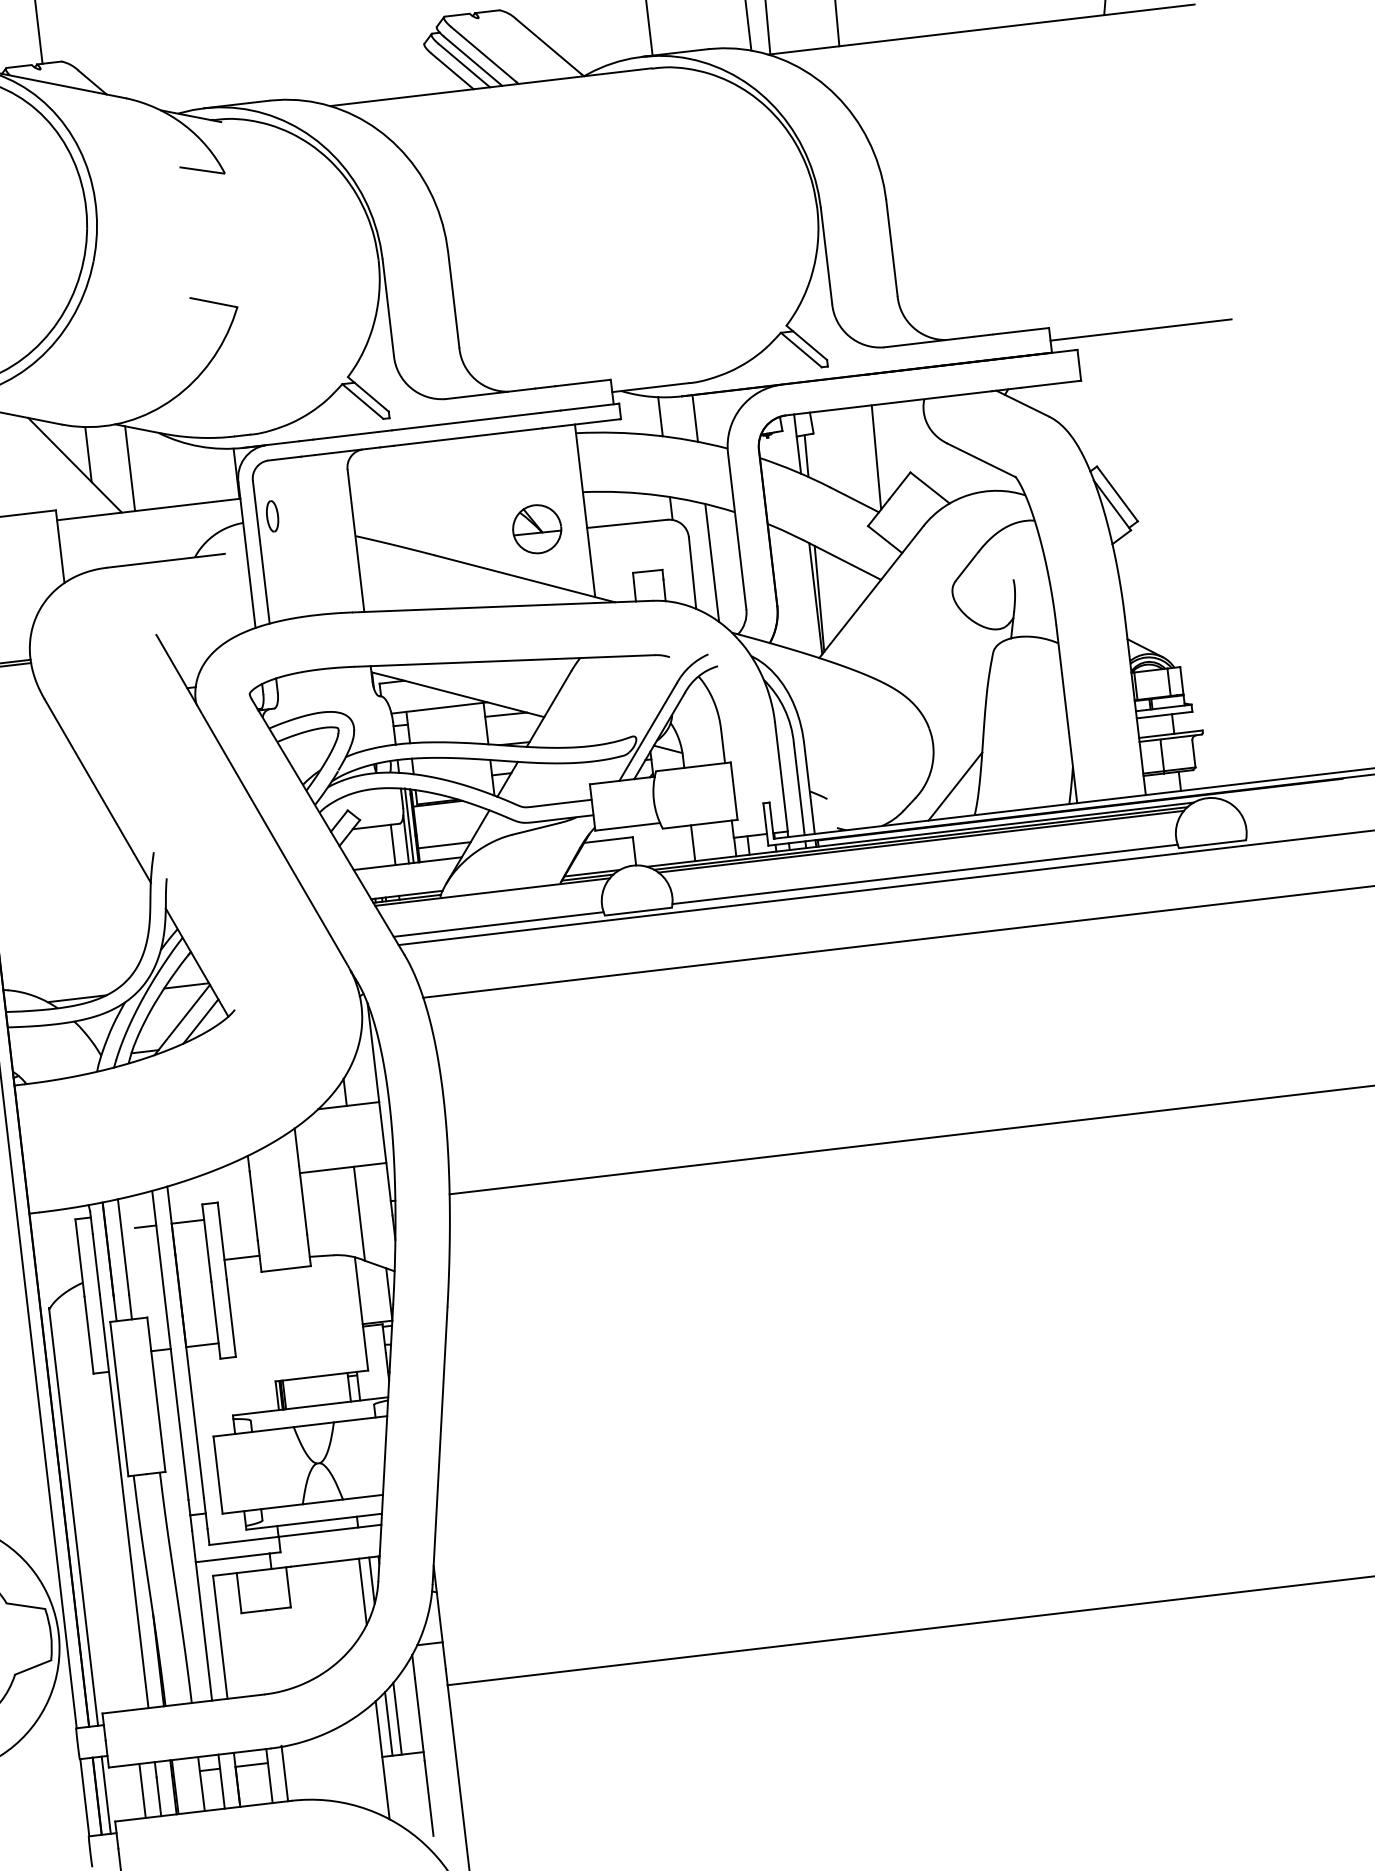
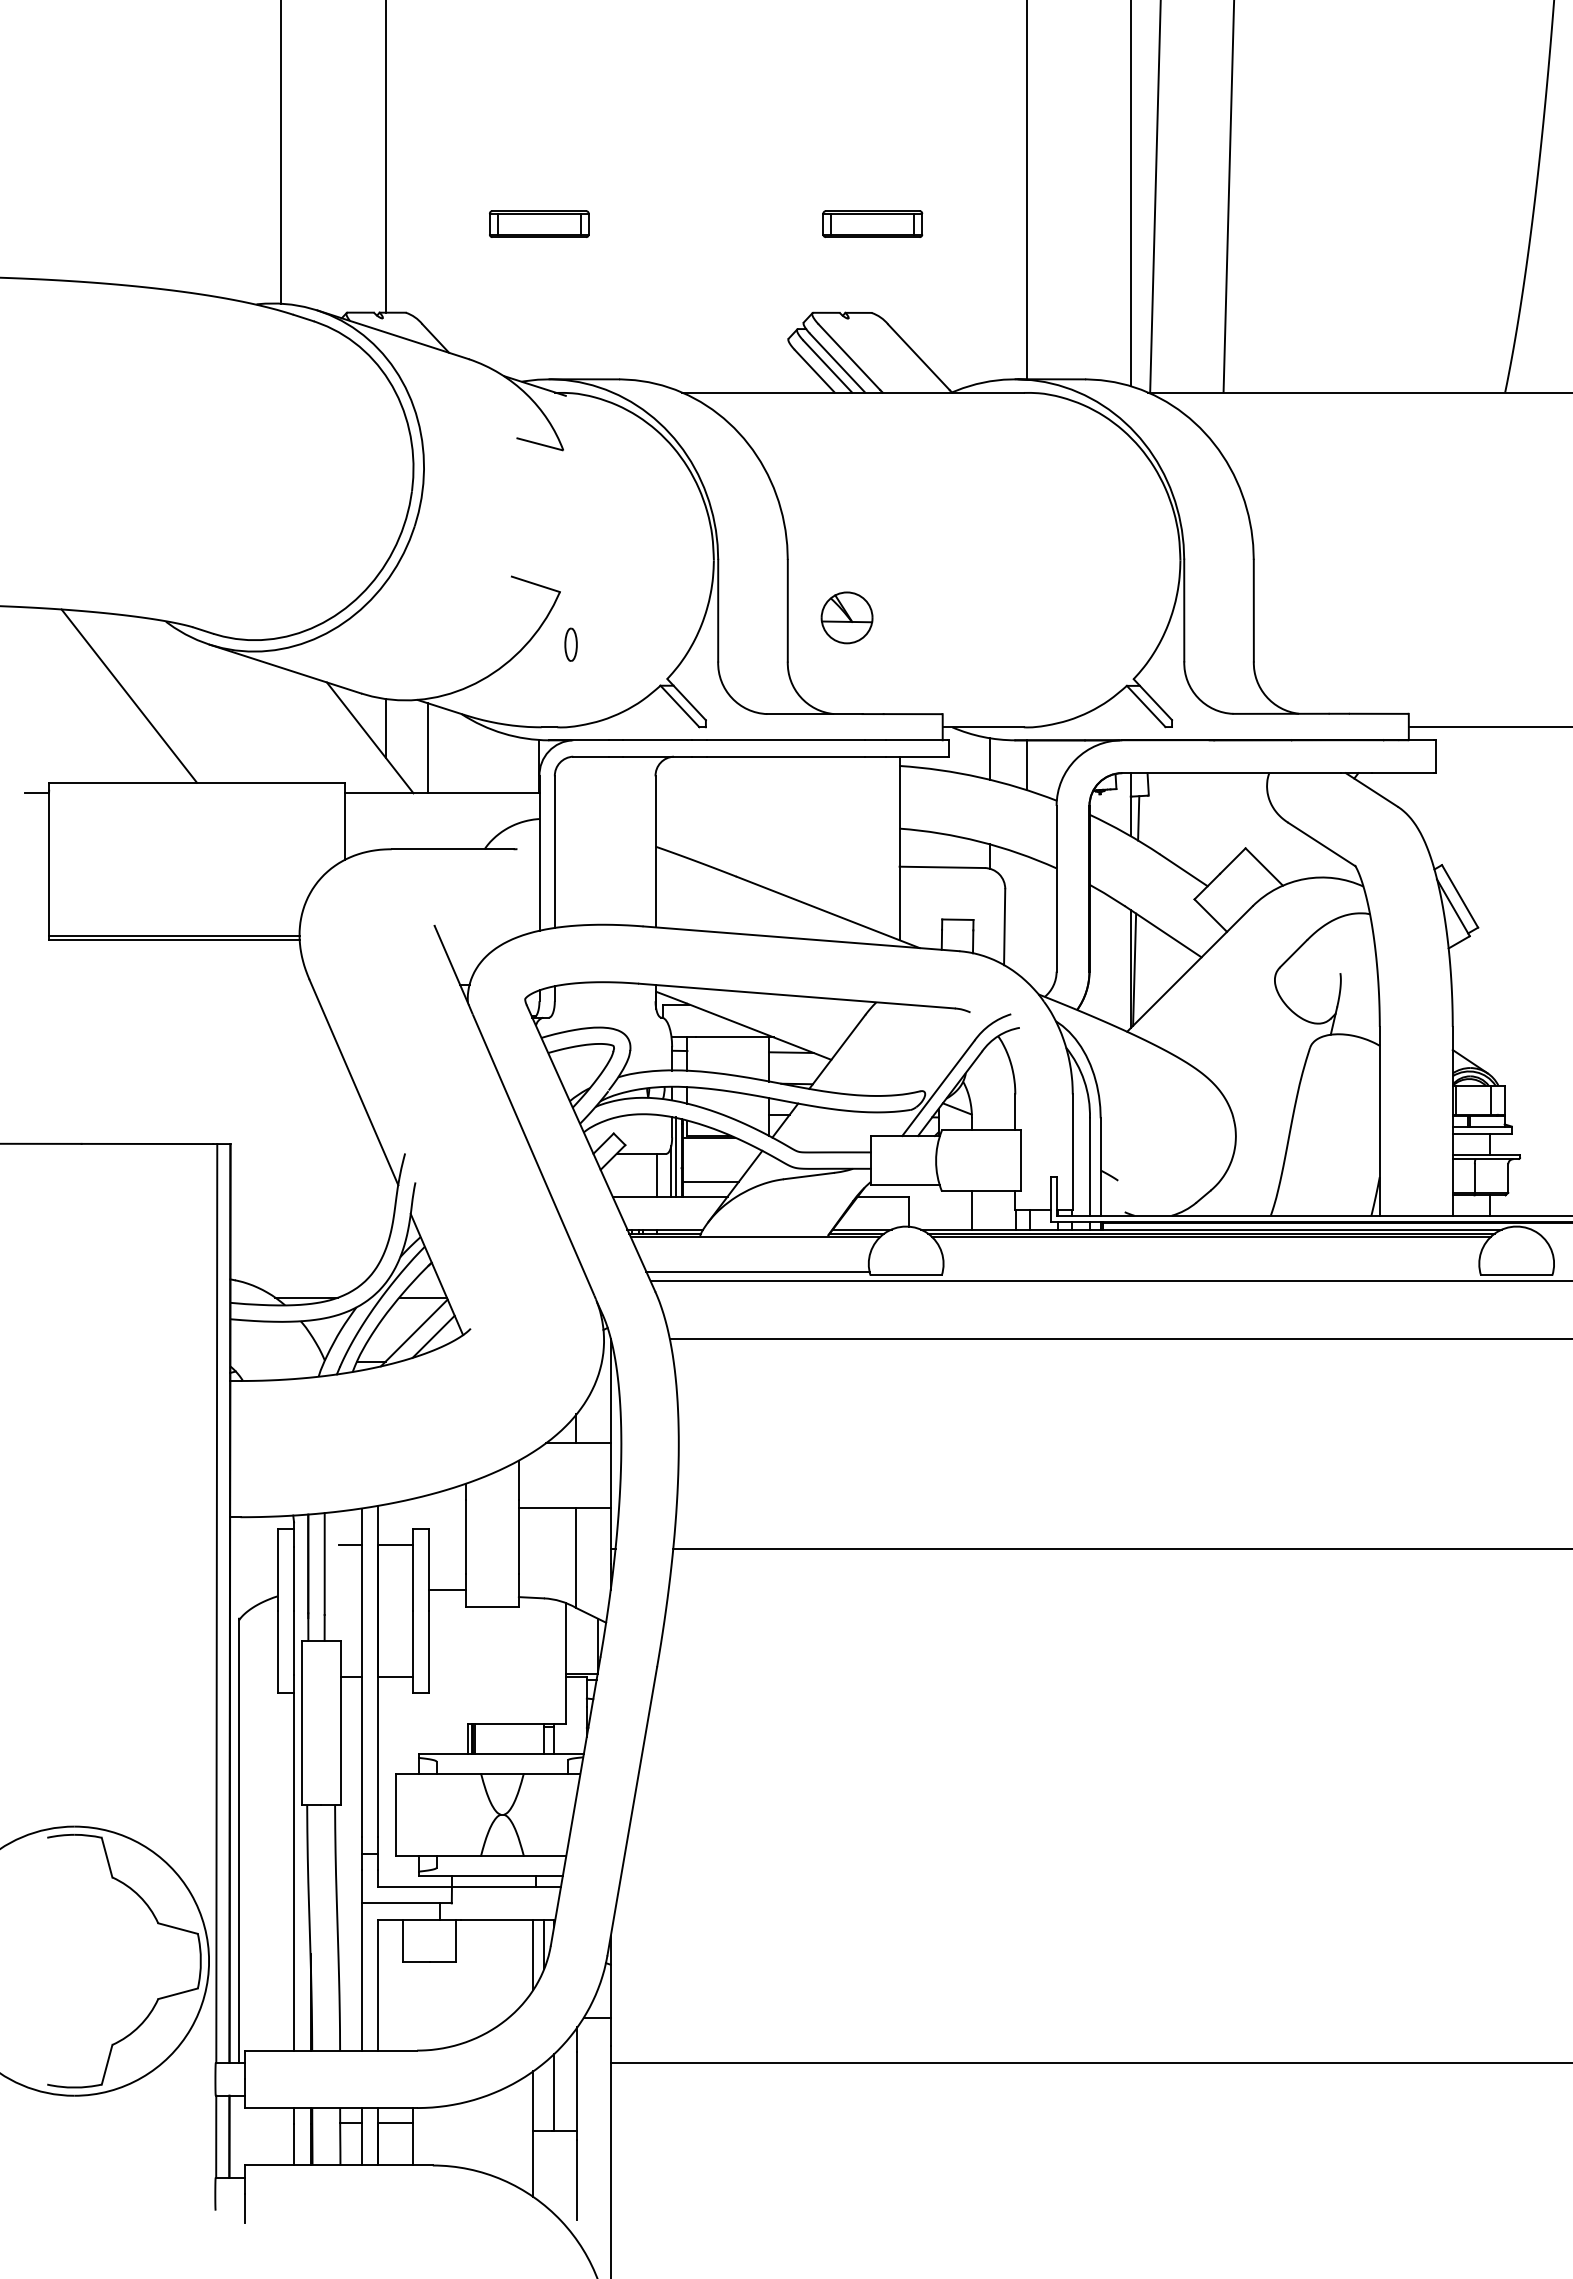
line: (876, 457) -> (1211, 828), removed
part: (271, 516) -> (570, 644), moved
part: (536, 528) -> (846, 617), moved
line: (712, 562) -> (1026, 918), removed
line: (954, 785) -> (1253, 1182), removed
line: (925, 874) -> (1211, 1271), removed
line: (389, 1723) -> (544, 2096), removed
line: (285, 1772) -> (429, 2135), removed
line: (142, 1790) -> (277, 2136), removed
line: (106, 1794) -> (239, 2136), removed

